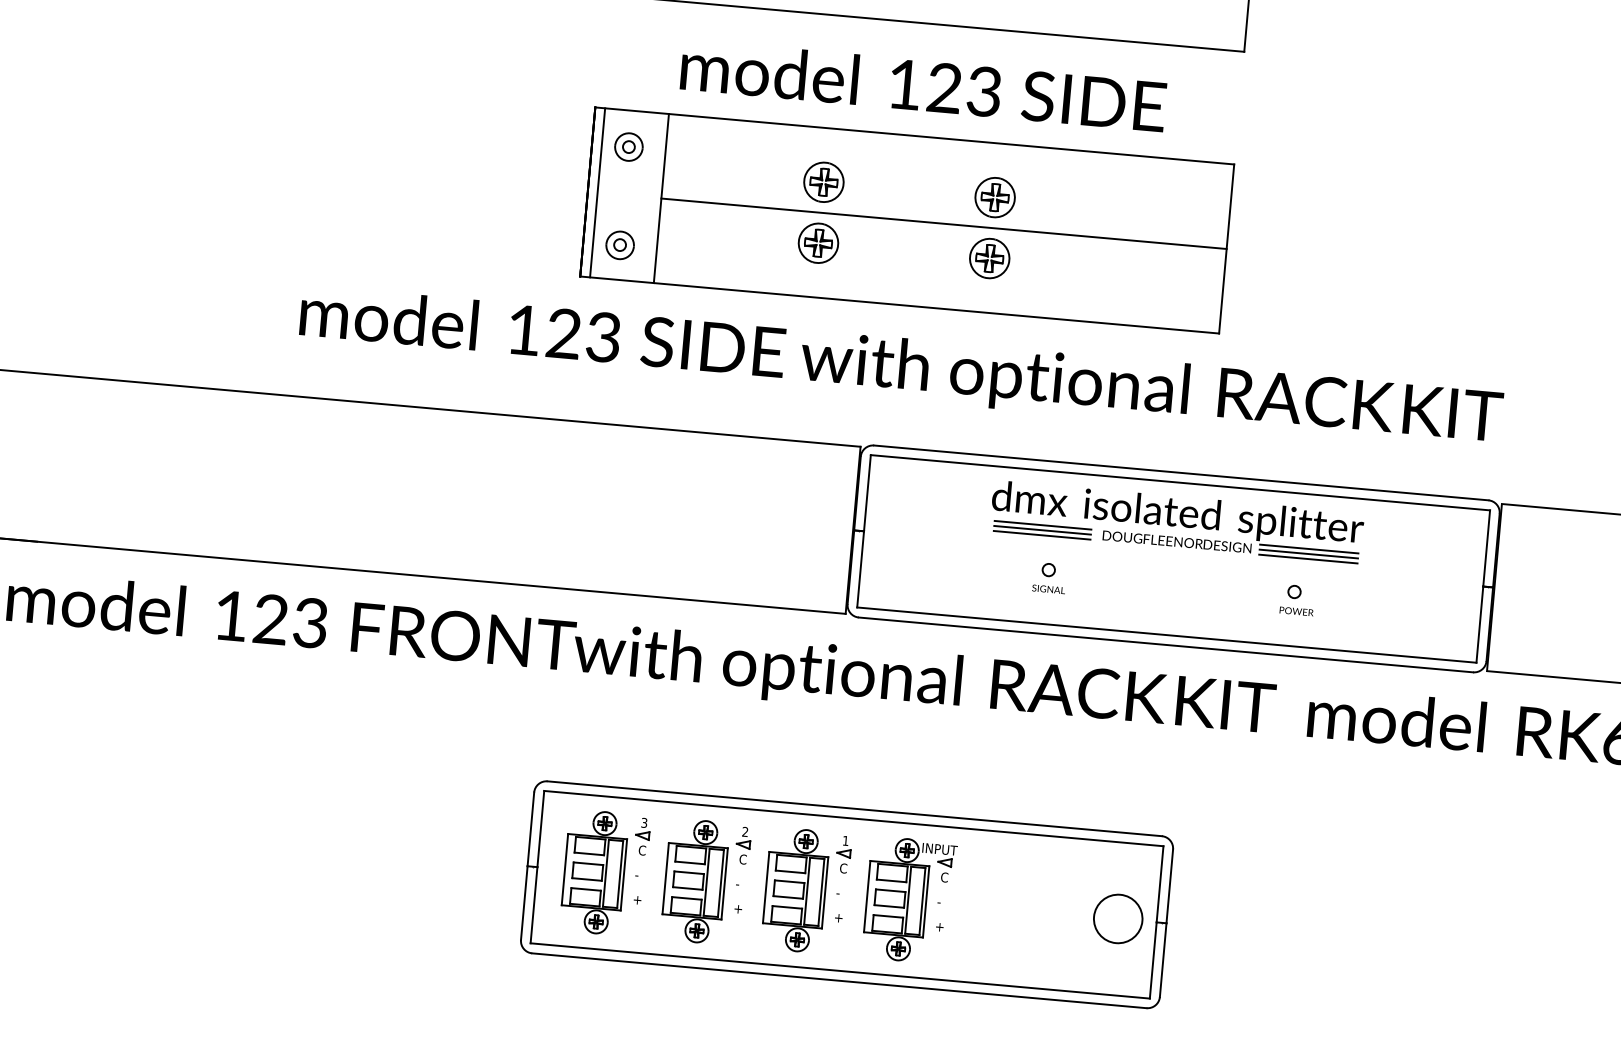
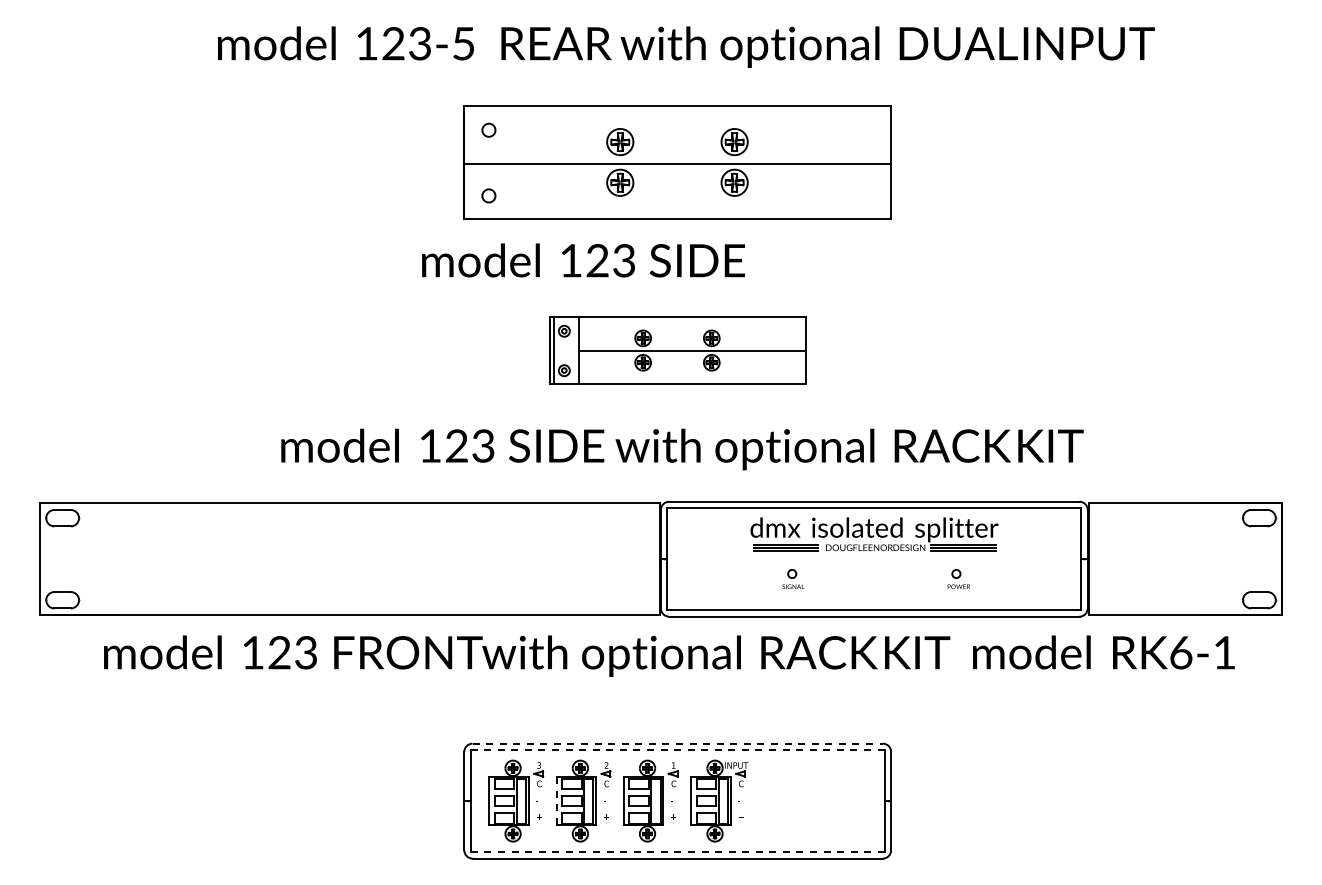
text: (923, 85) -> (583, 260), moved
part: (906, 220) -> (677, 350), size x0.6
line: (855, 808) -> (678, 743), solid -> dashed
line: (853, 818) -> (677, 750), solid -> dashed
line: (665, 879) -> (556, 801), solid -> dashed
circle: (1117, 919) -> (858, 801), removed
line: (839, 971) -> (677, 852), solid -> dashed

